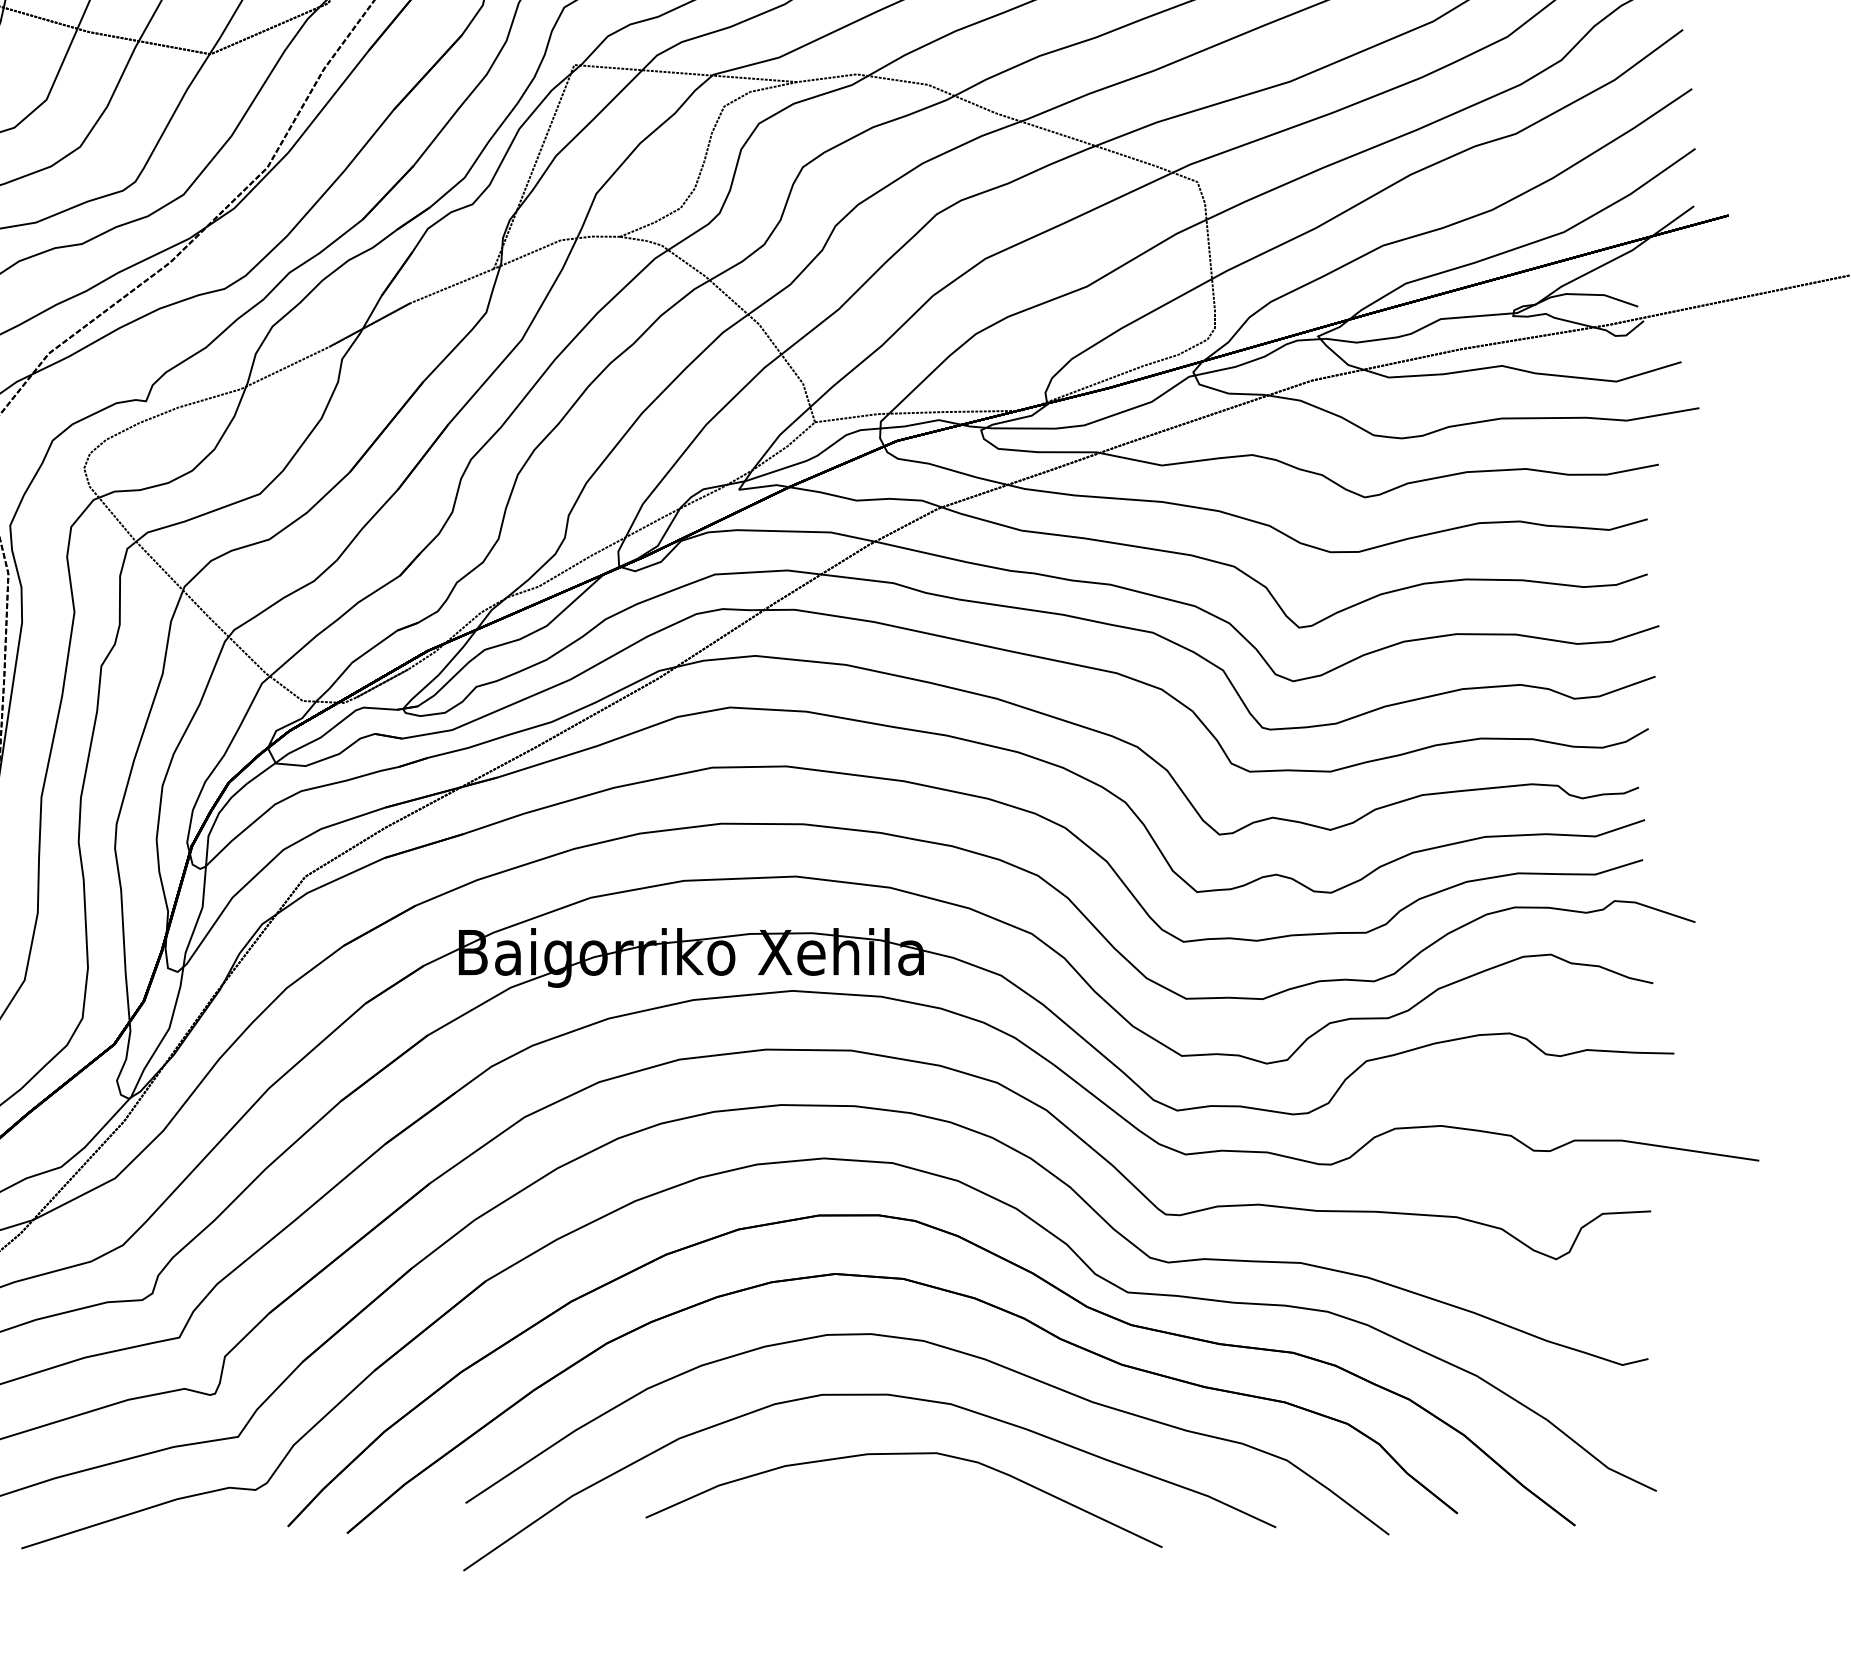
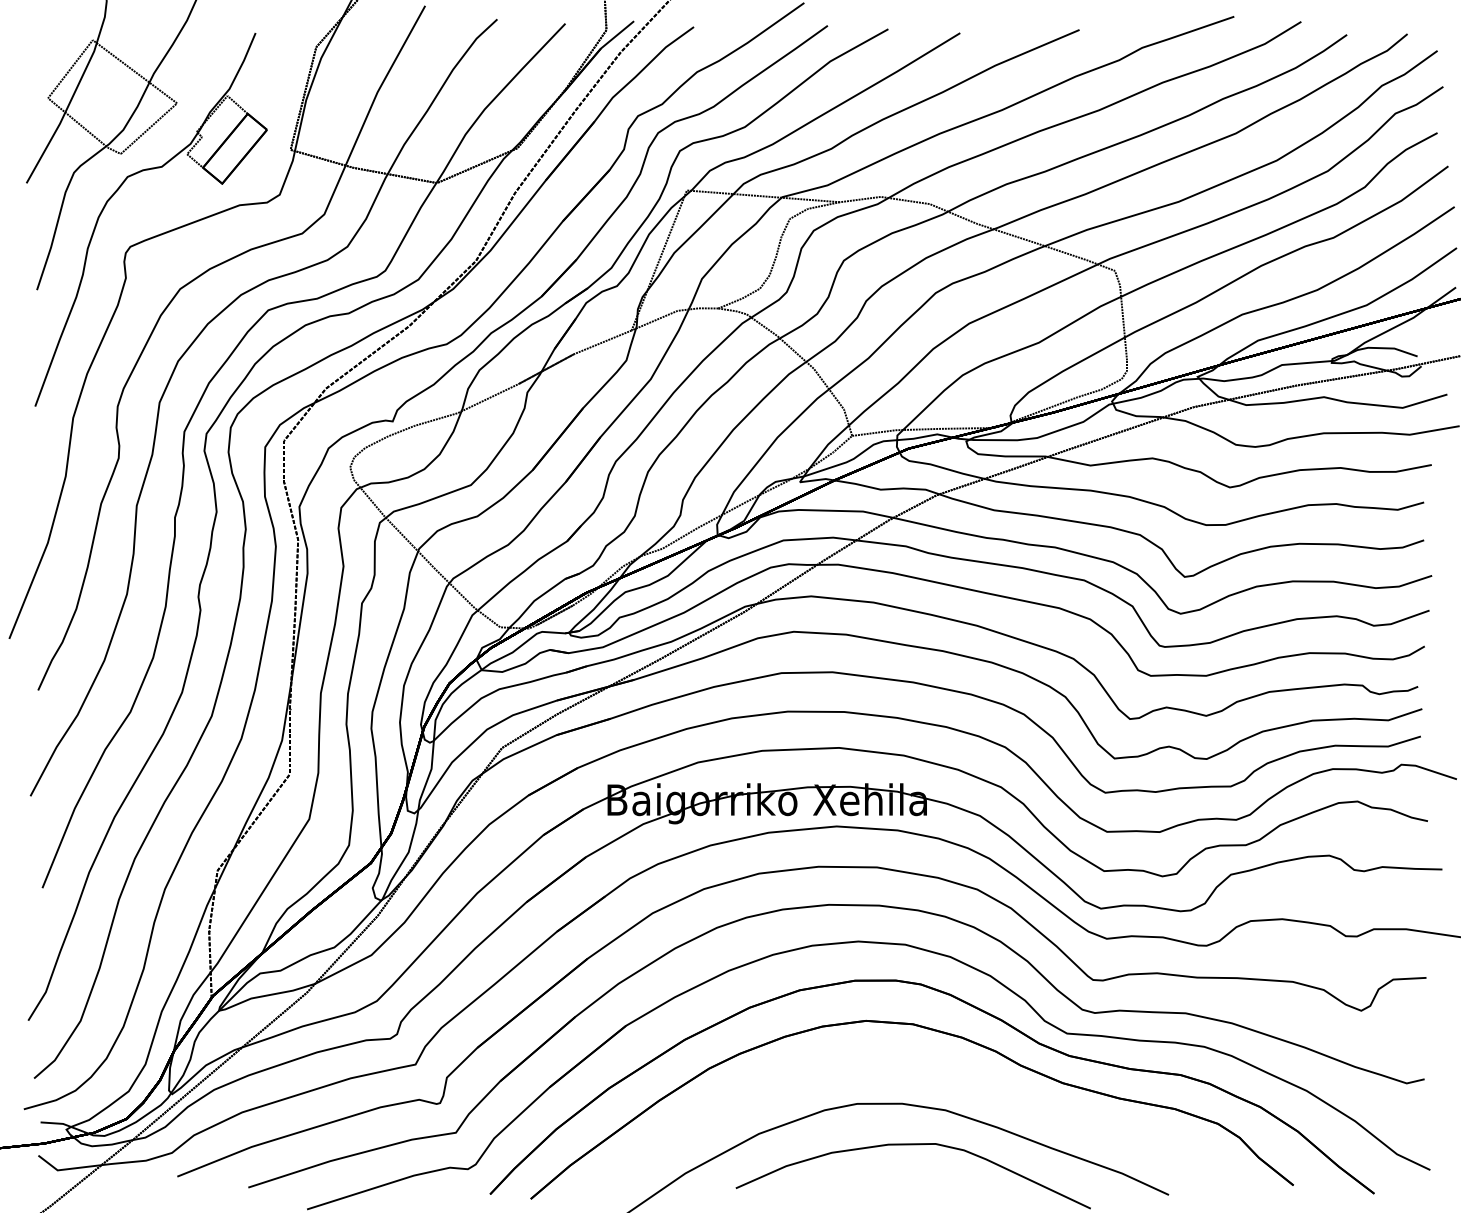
part: (949, 1350) -> (944, 1073), removed

